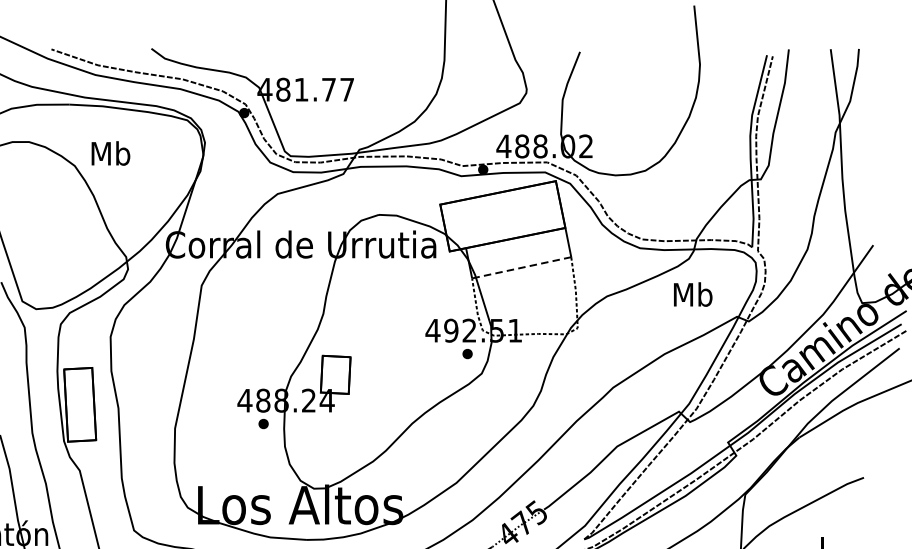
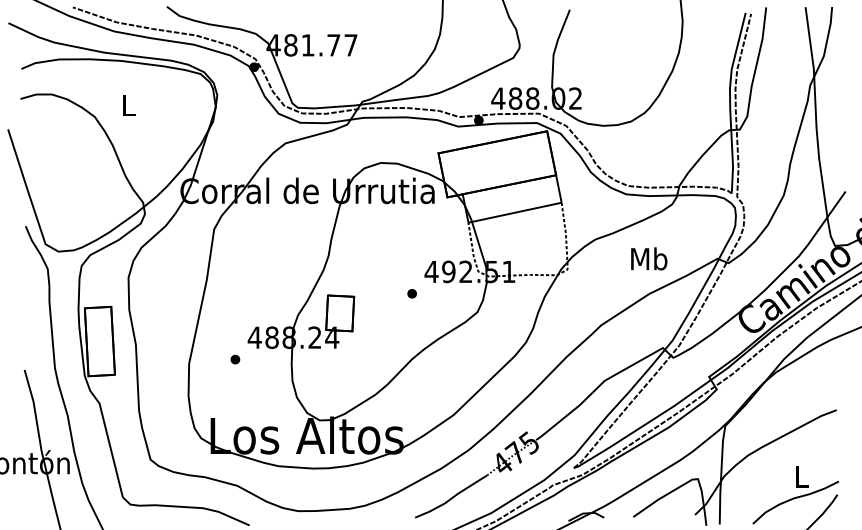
text: (110, 152) -> (128, 104), Mb -> L
line: (522, 267) -> (515, 212), dashed -> solid
text: (693, 294) -> (649, 258), moved
part: (466, 353) -> (411, 293), moved
part: (263, 423) -> (235, 359), moved

